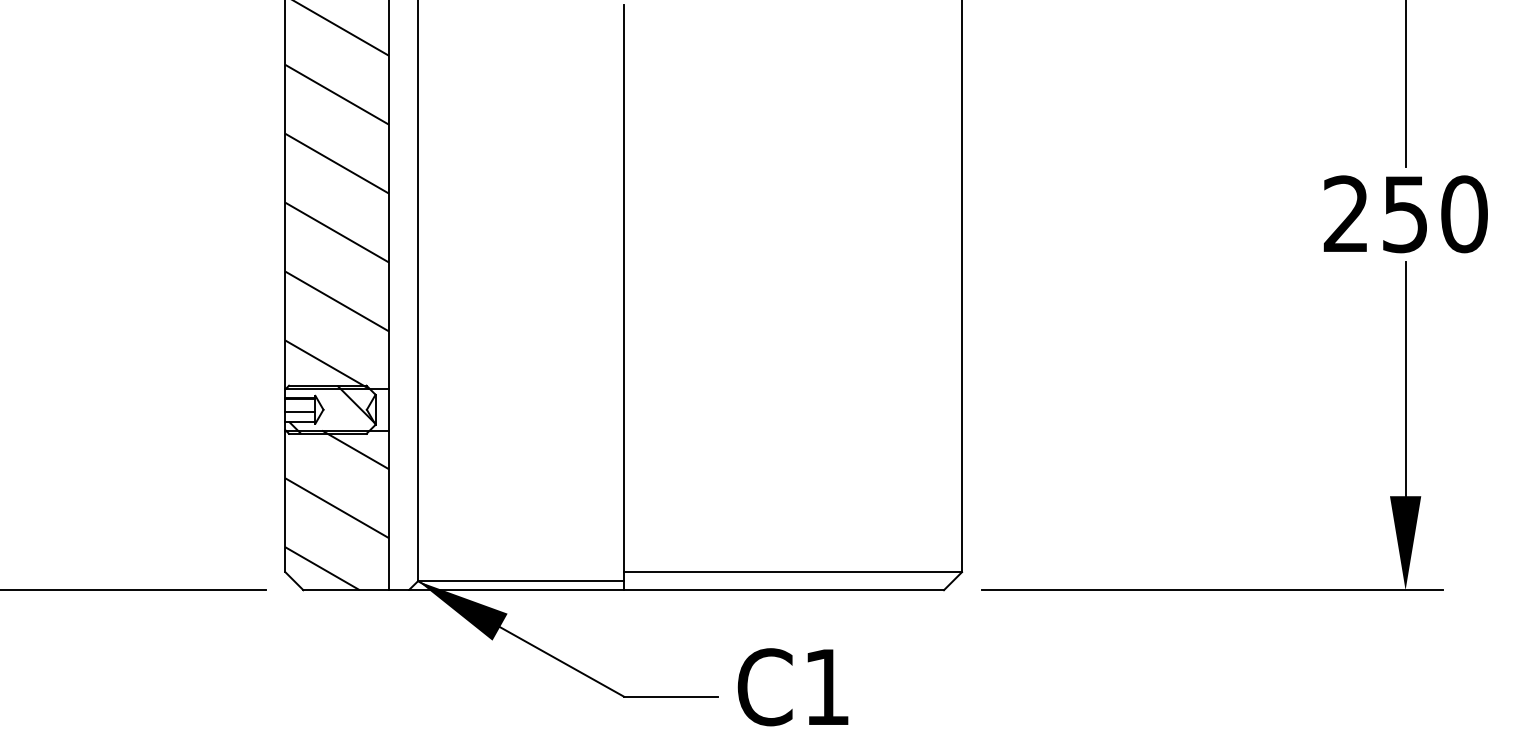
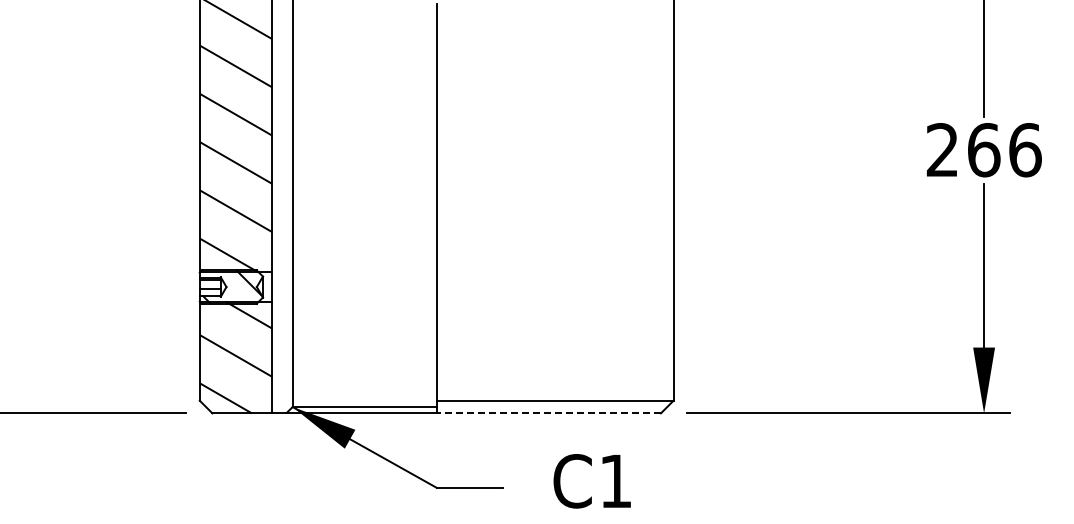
text: (1434, 214) -> (1004, 150), 250 -> 266
line: (783, 590) -> (548, 413), solid -> dashed
text: (791, 687) -> (591, 481), moved

